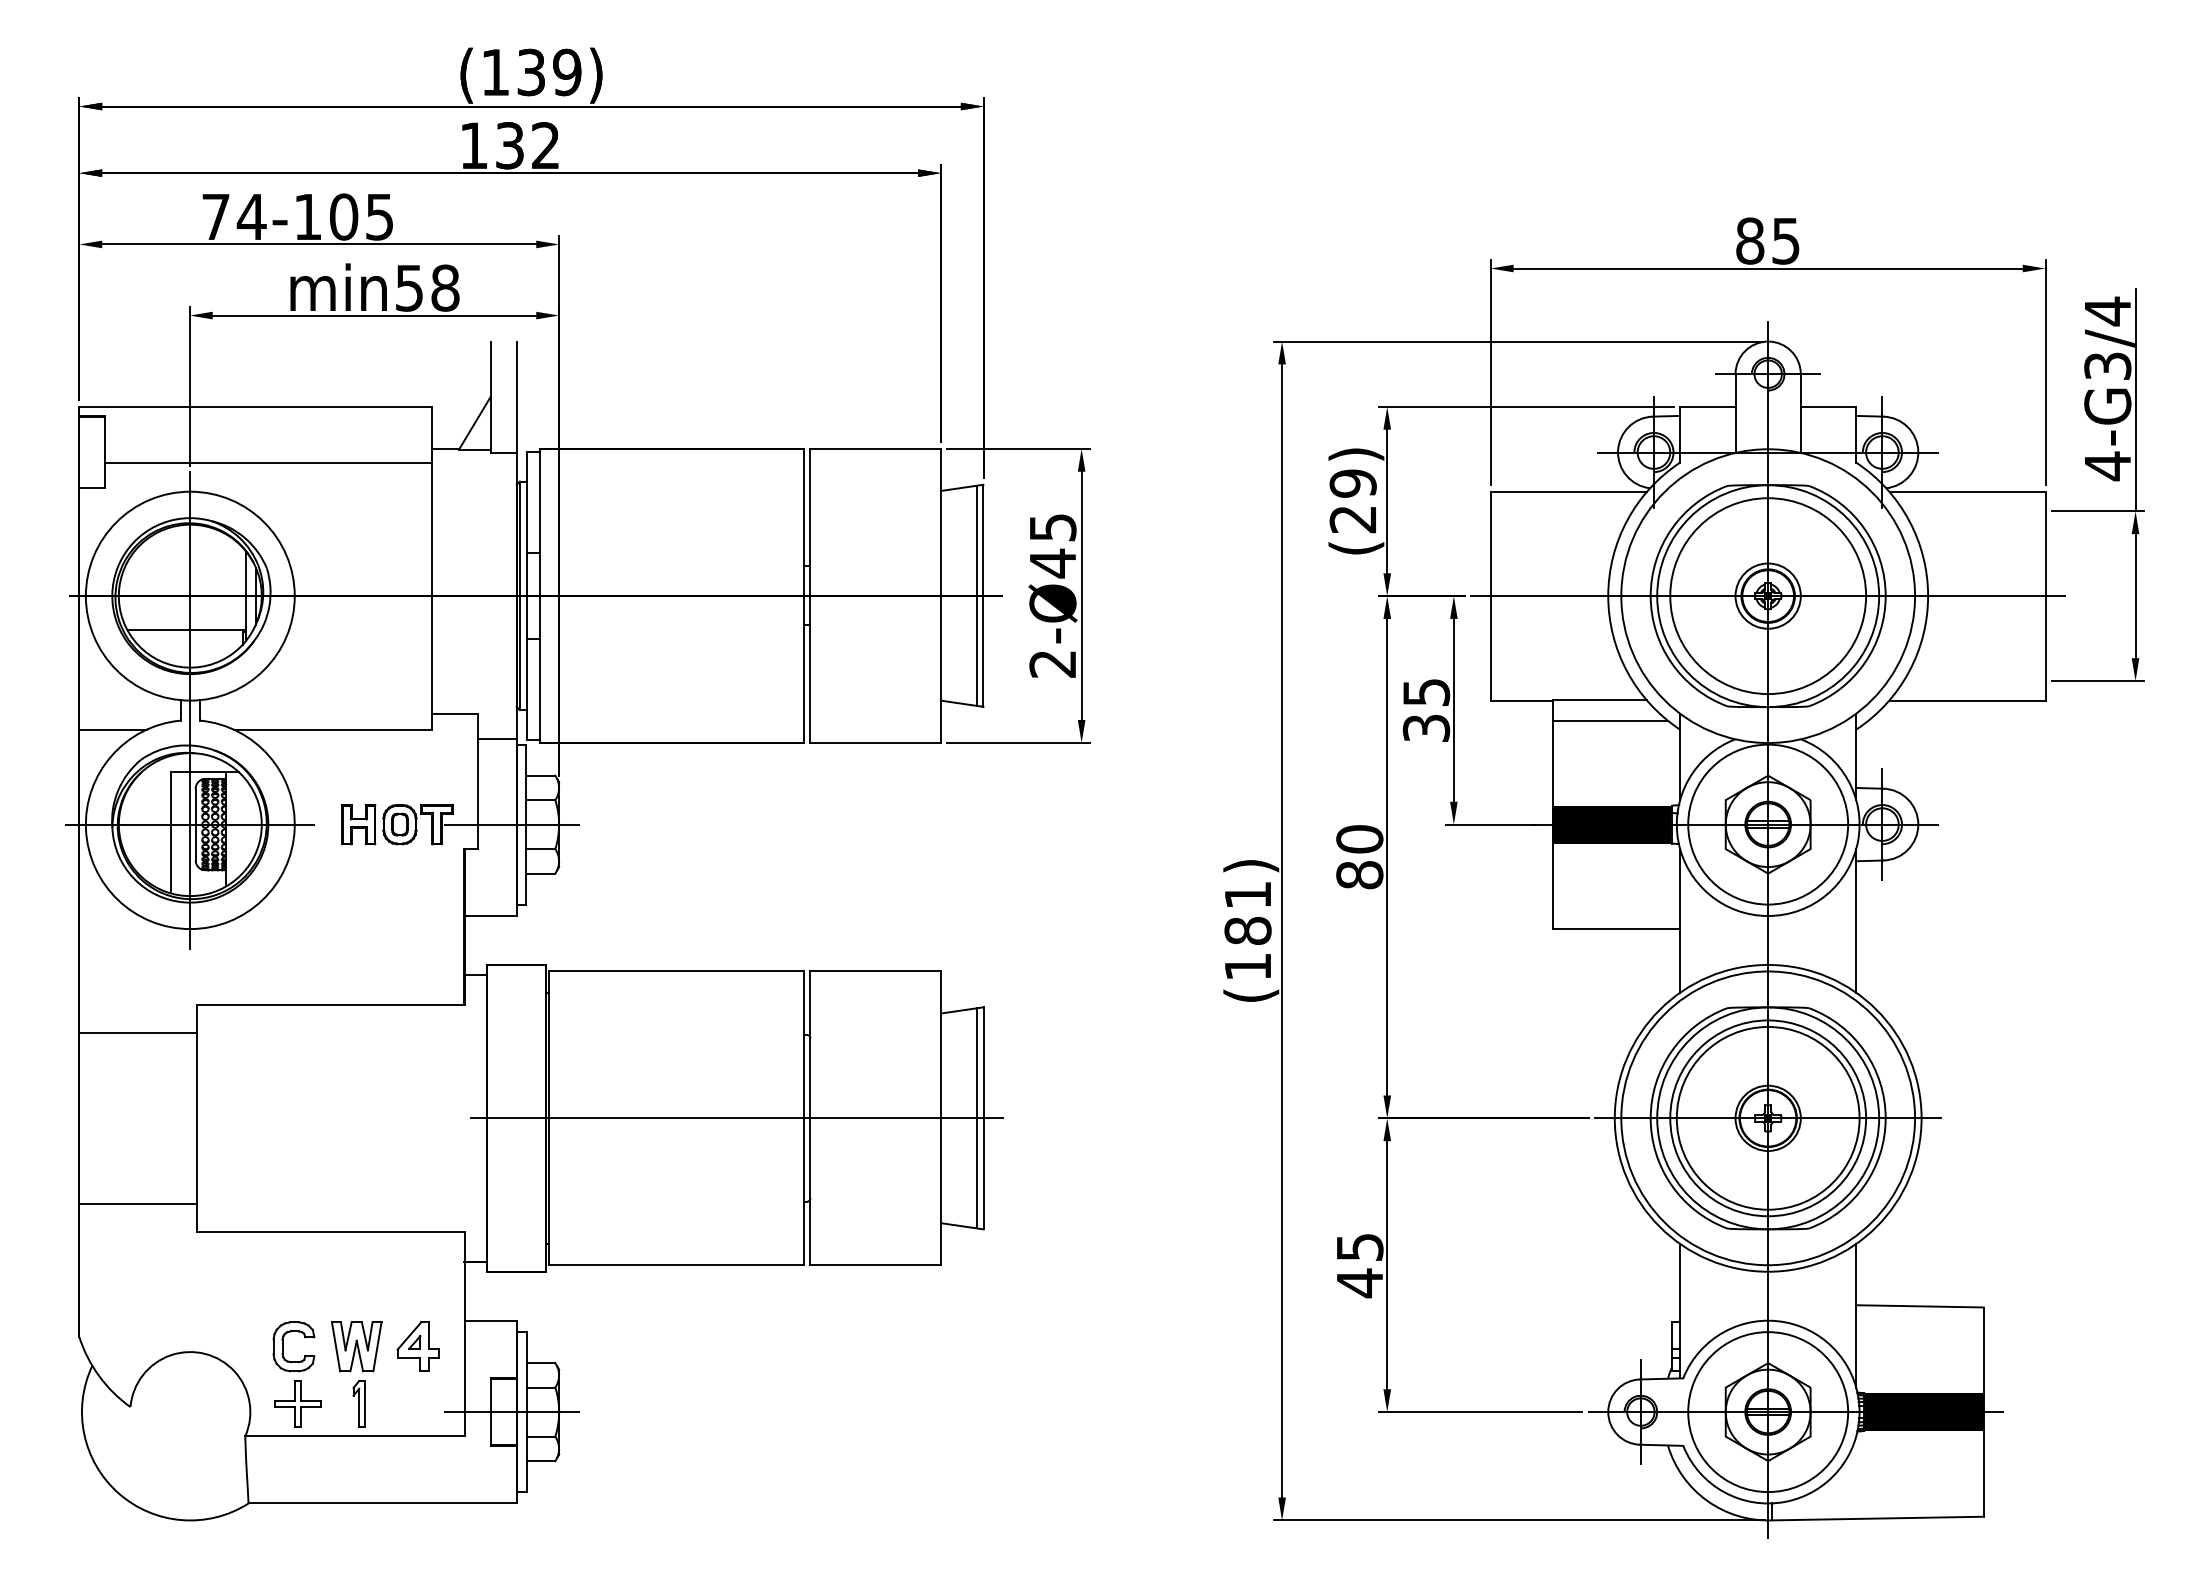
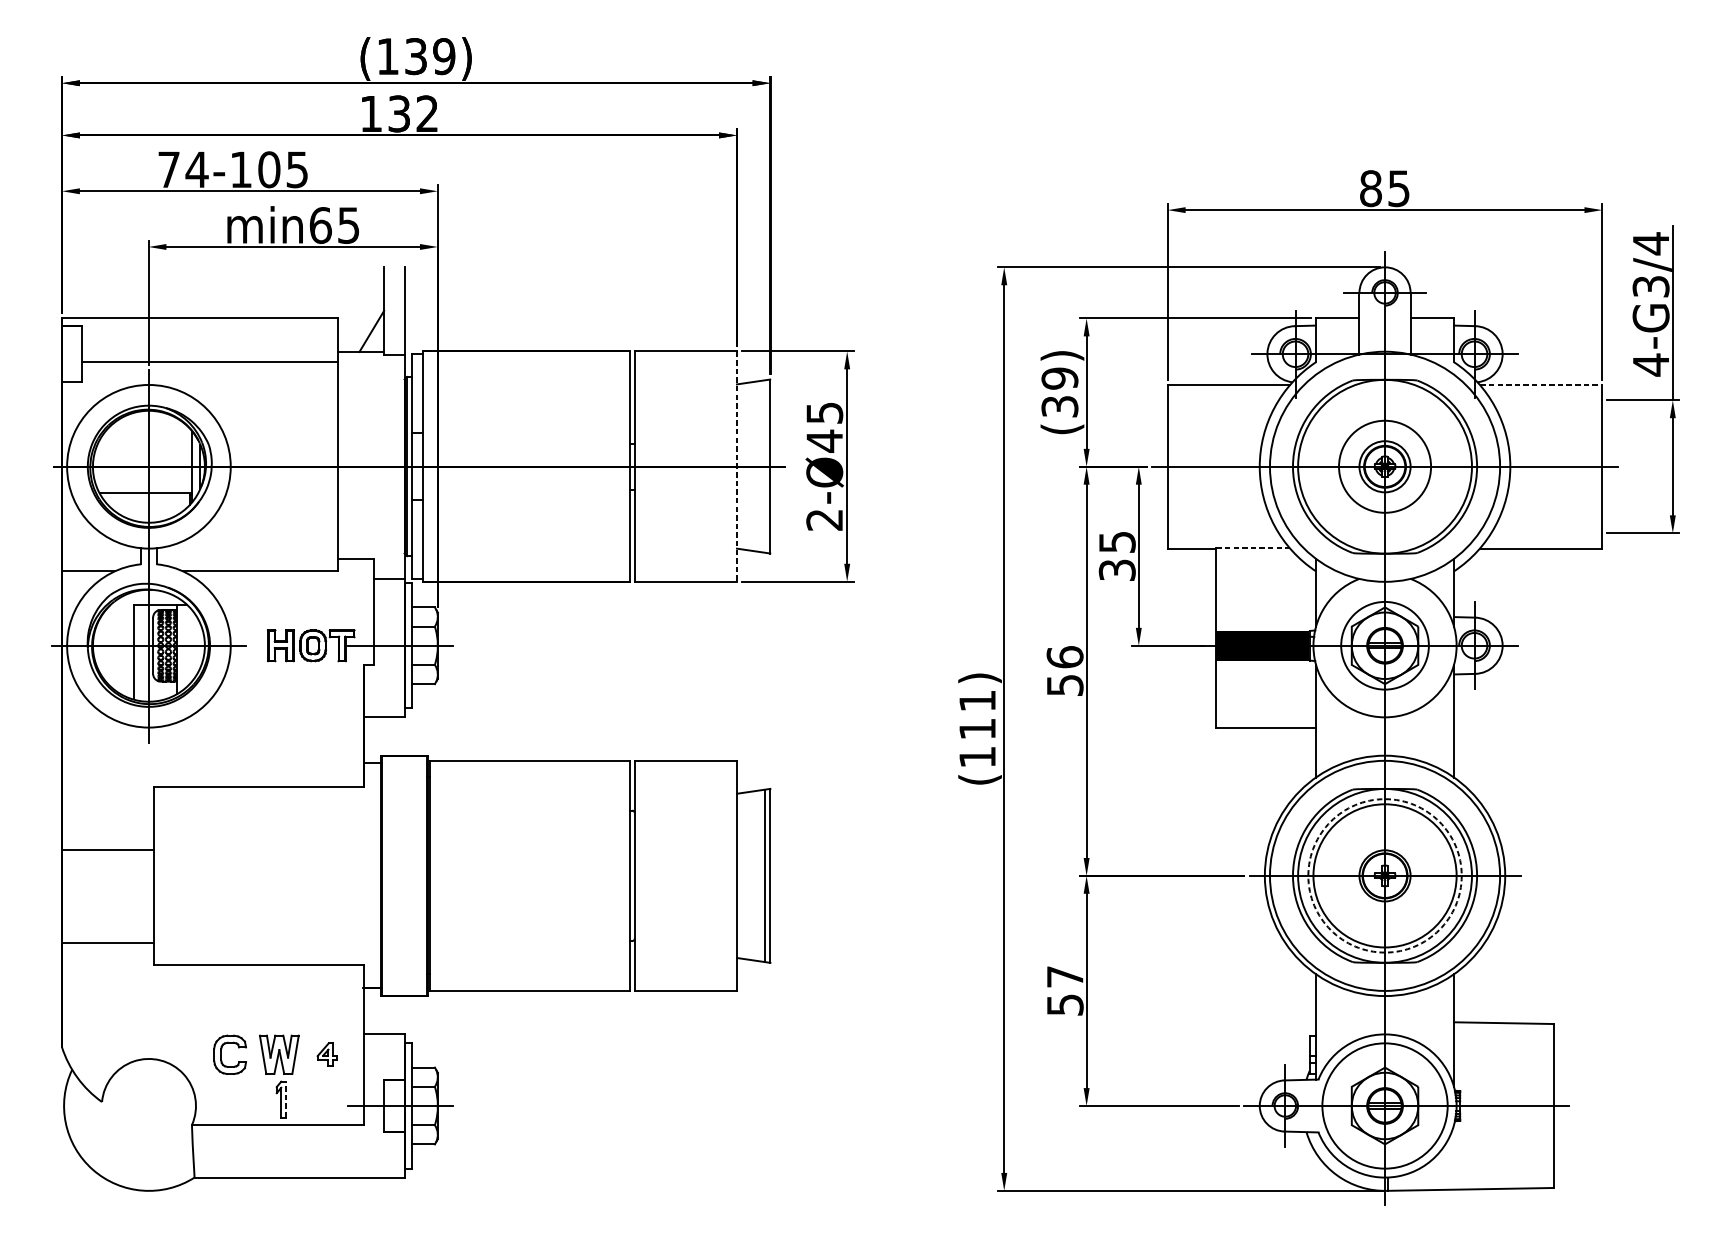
text: (427, 287) -> (334, 224), min58 -> min65
line: (1967, 491) -> (1541, 384), solid -> dashed
text: (1352, 519) -> (1059, 406), (29) -> (39)
line: (940, 595) -> (736, 466), solid -> dashed
line: (976, 595) -> (764, 466), removed
circle: (1768, 596) -> (1385, 467), size x0.6
line: (1599, 700) -> (1252, 548), solid -> dashed
line: (1609, 720) -> (1260, 564), removed
circle: (1768, 824) -> (1385, 645), size x0.7
text: (1359, 857) -> (1064, 671), 80 -> 56
text: (1247, 931) -> (977, 729), (181) -> (111)
line: (138, 1032) -> (108, 849), moved
line: (736, 1118) -> (576, 875), removed
circle: (1768, 1118) -> (1385, 875), solid -> dashed
text: (1360, 1266) -> (1065, 991), 45 -> 57
part: (417, 1346) -> (326, 1054), size x0.6
part: (297, 1403) -> (232, 1099), removed
line: (364, 1403) -> (285, 1099), solid -> dashed
fill: (1924, 1412) -> (1507, 1106), removed

